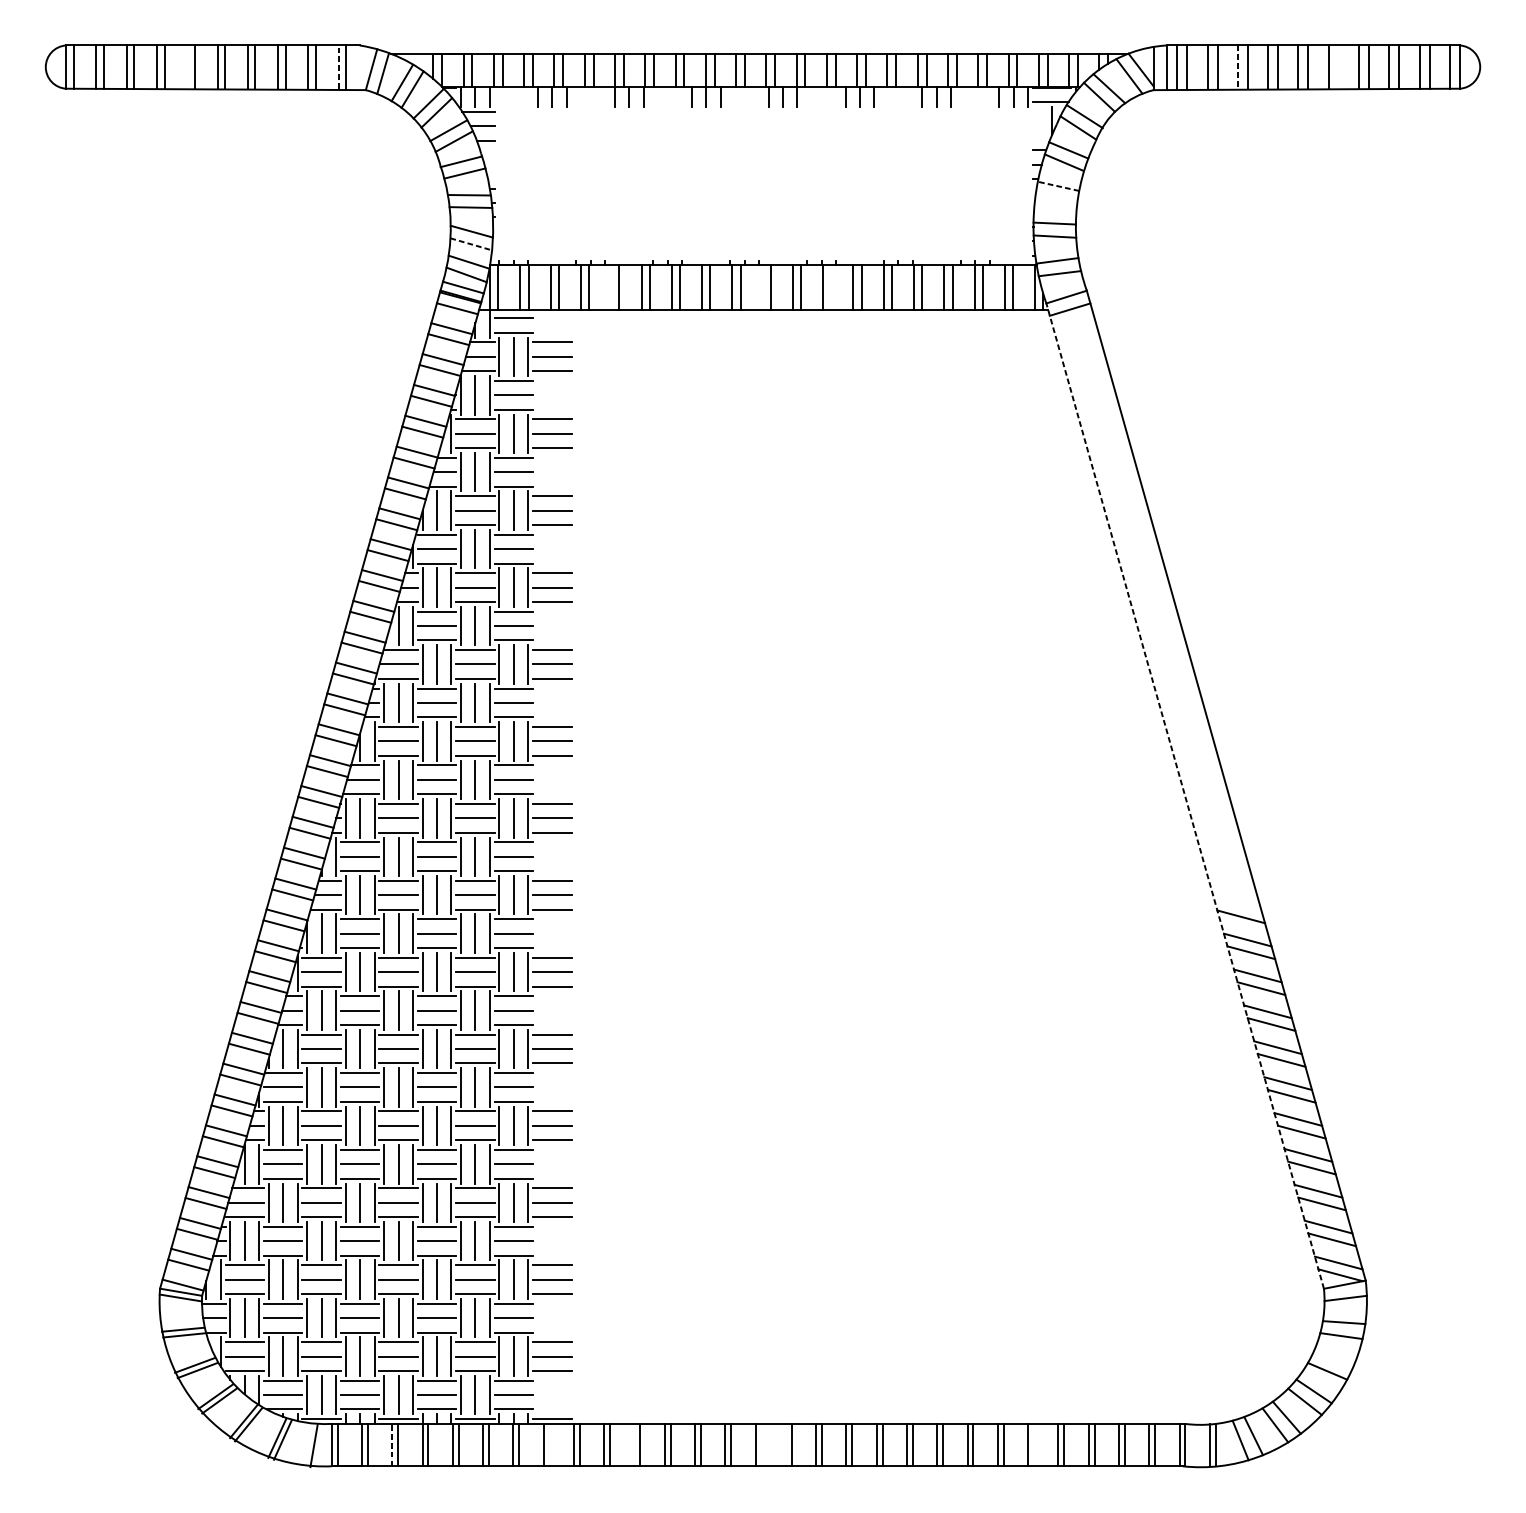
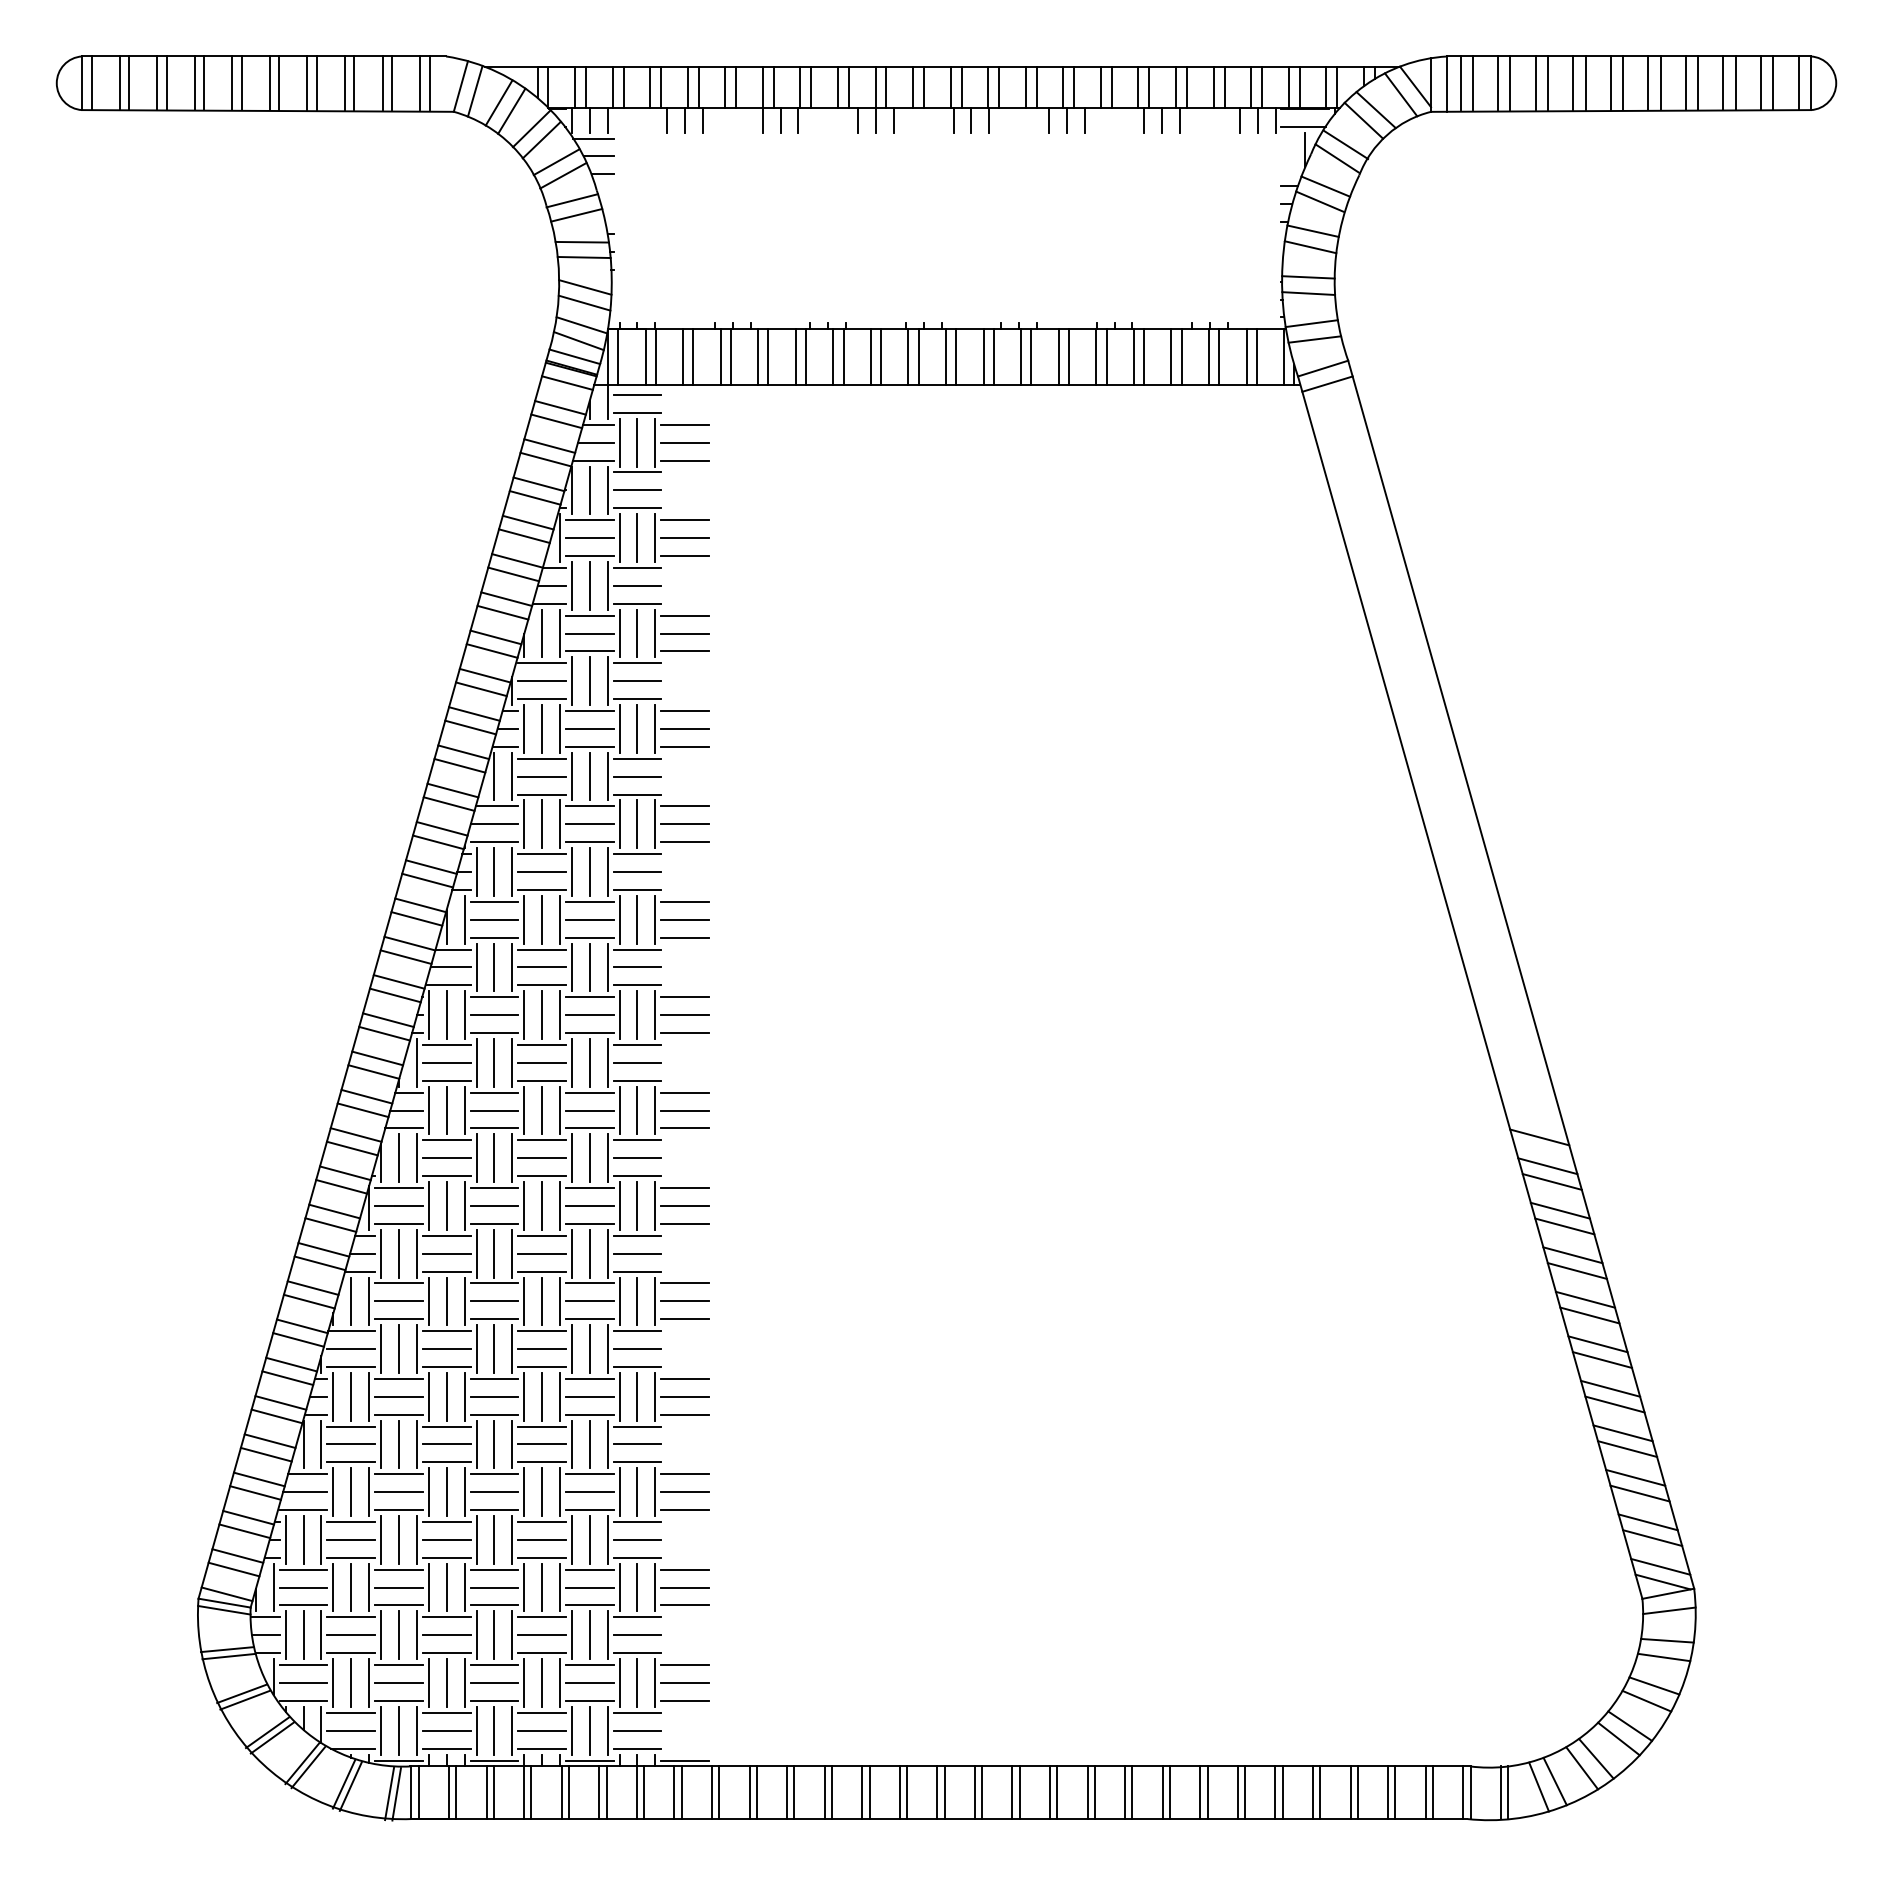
line: (187, 67) -> (232, 83), added
line: (338, 67) -> (420, 83), dashed -> solid
line: (1237, 67) -> (1535, 83), dashed -> solid
line: (1338, 67) -> (1660, 83), added
line: (1058, 186) -> (1312, 231), dashed -> solid
line: (1056, 199) -> (1310, 247), added
line: (471, 244) -> (584, 303), dashed -> solid
line: (611, 287) -> (758, 356), added
line: (763, 287) -> (946, 356), added
line: (831, 287) -> (1031, 356), added
line: (1185, 795) -> (1470, 987), dashed -> solid
line: (1333, 1358) -> (1654, 1685), added
line: (392, 1444) -> (486, 1792), dashed -> solid
line: (549, 1444) -> (681, 1792), added
line: (634, 1444) -> (787, 1792), added
line: (761, 1444) -> (944, 1792), added
line: (785, 1444) -> (974, 1792), added
line: (1033, 1444) -> (1282, 1792), added
line: (319, 1446) -> (396, 1794), added

